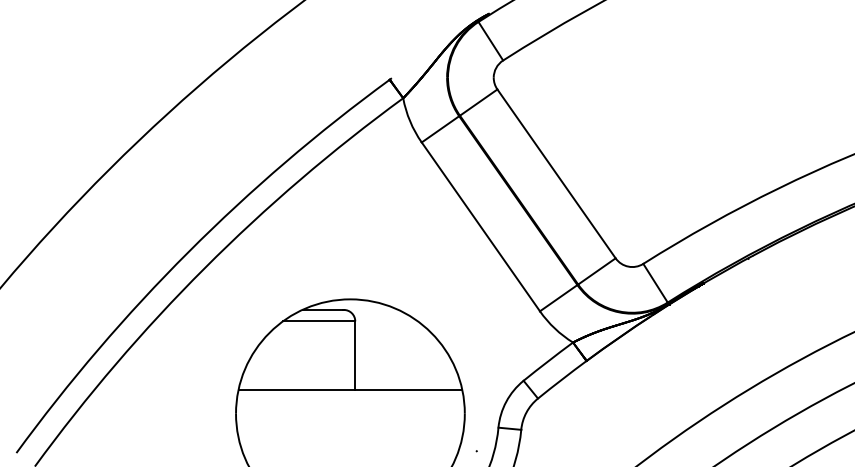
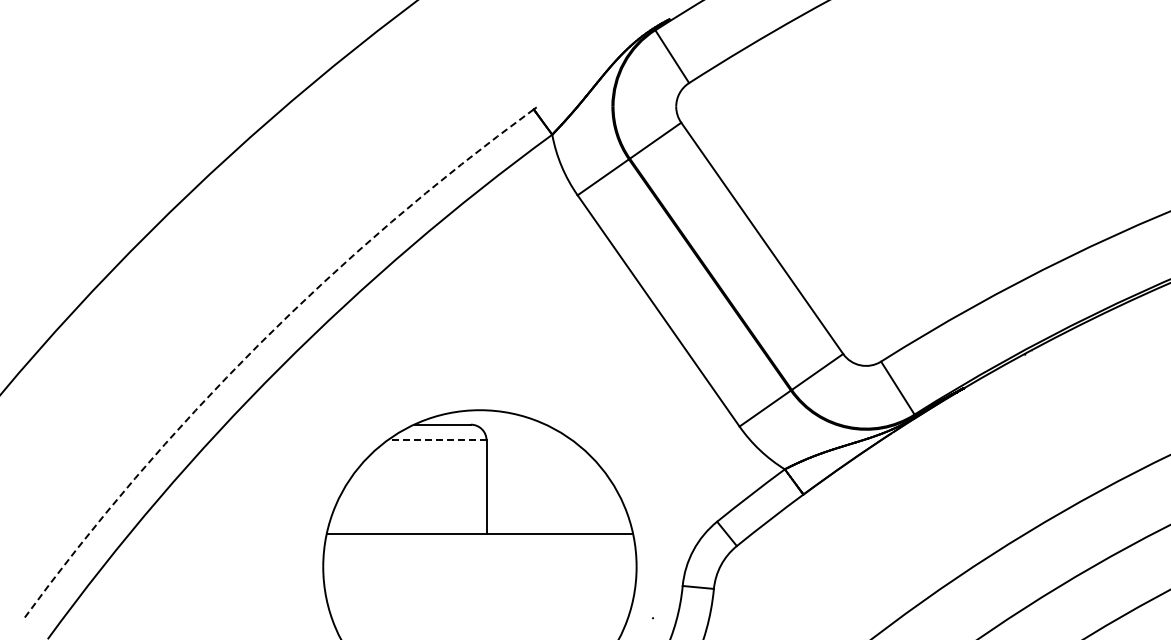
arc: (188, 252) -> (258, 345), solid -> dashed
line: (318, 321) -> (436, 440), solid -> dashed

